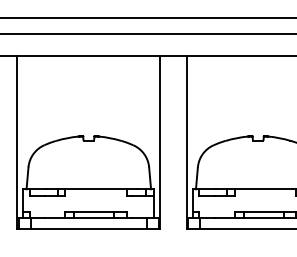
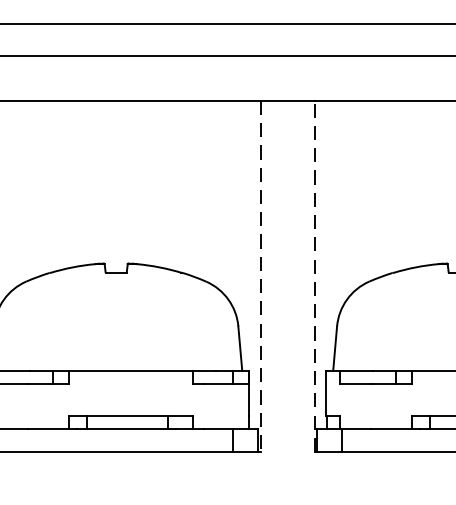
line: (160, 142) -> (261, 276), solid -> dashed
line: (186, 142) -> (314, 276), solid -> dashed

